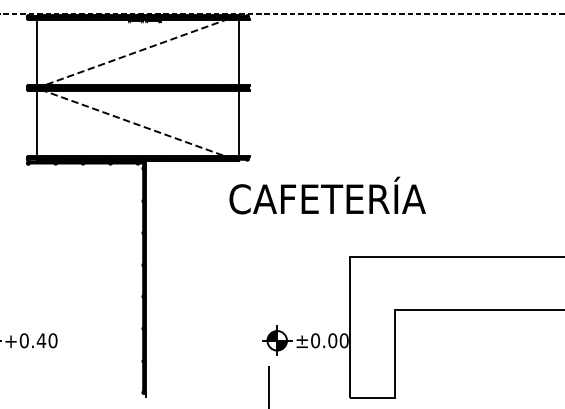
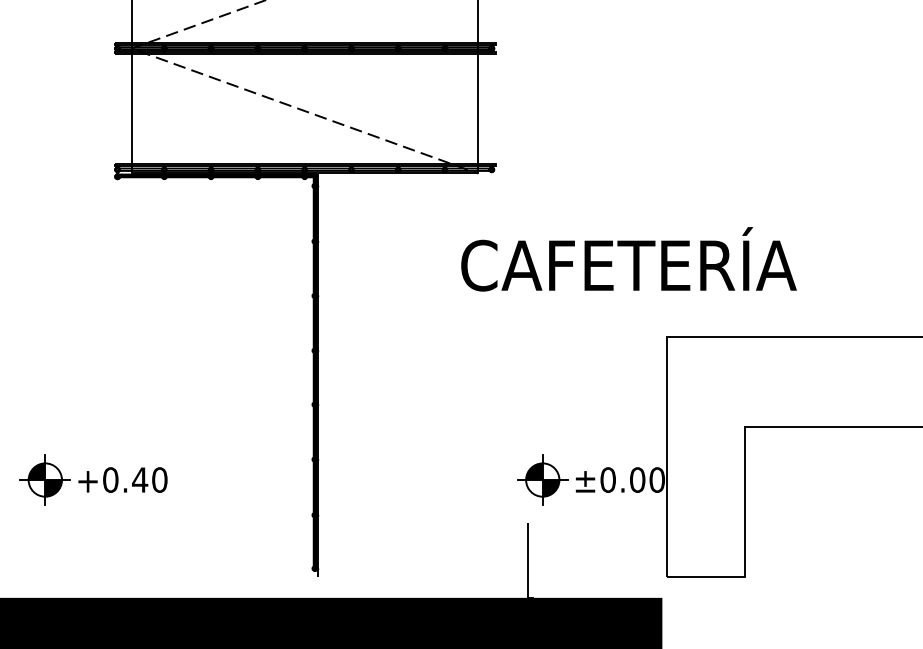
text: (327, 195) -> (628, 259), moved

